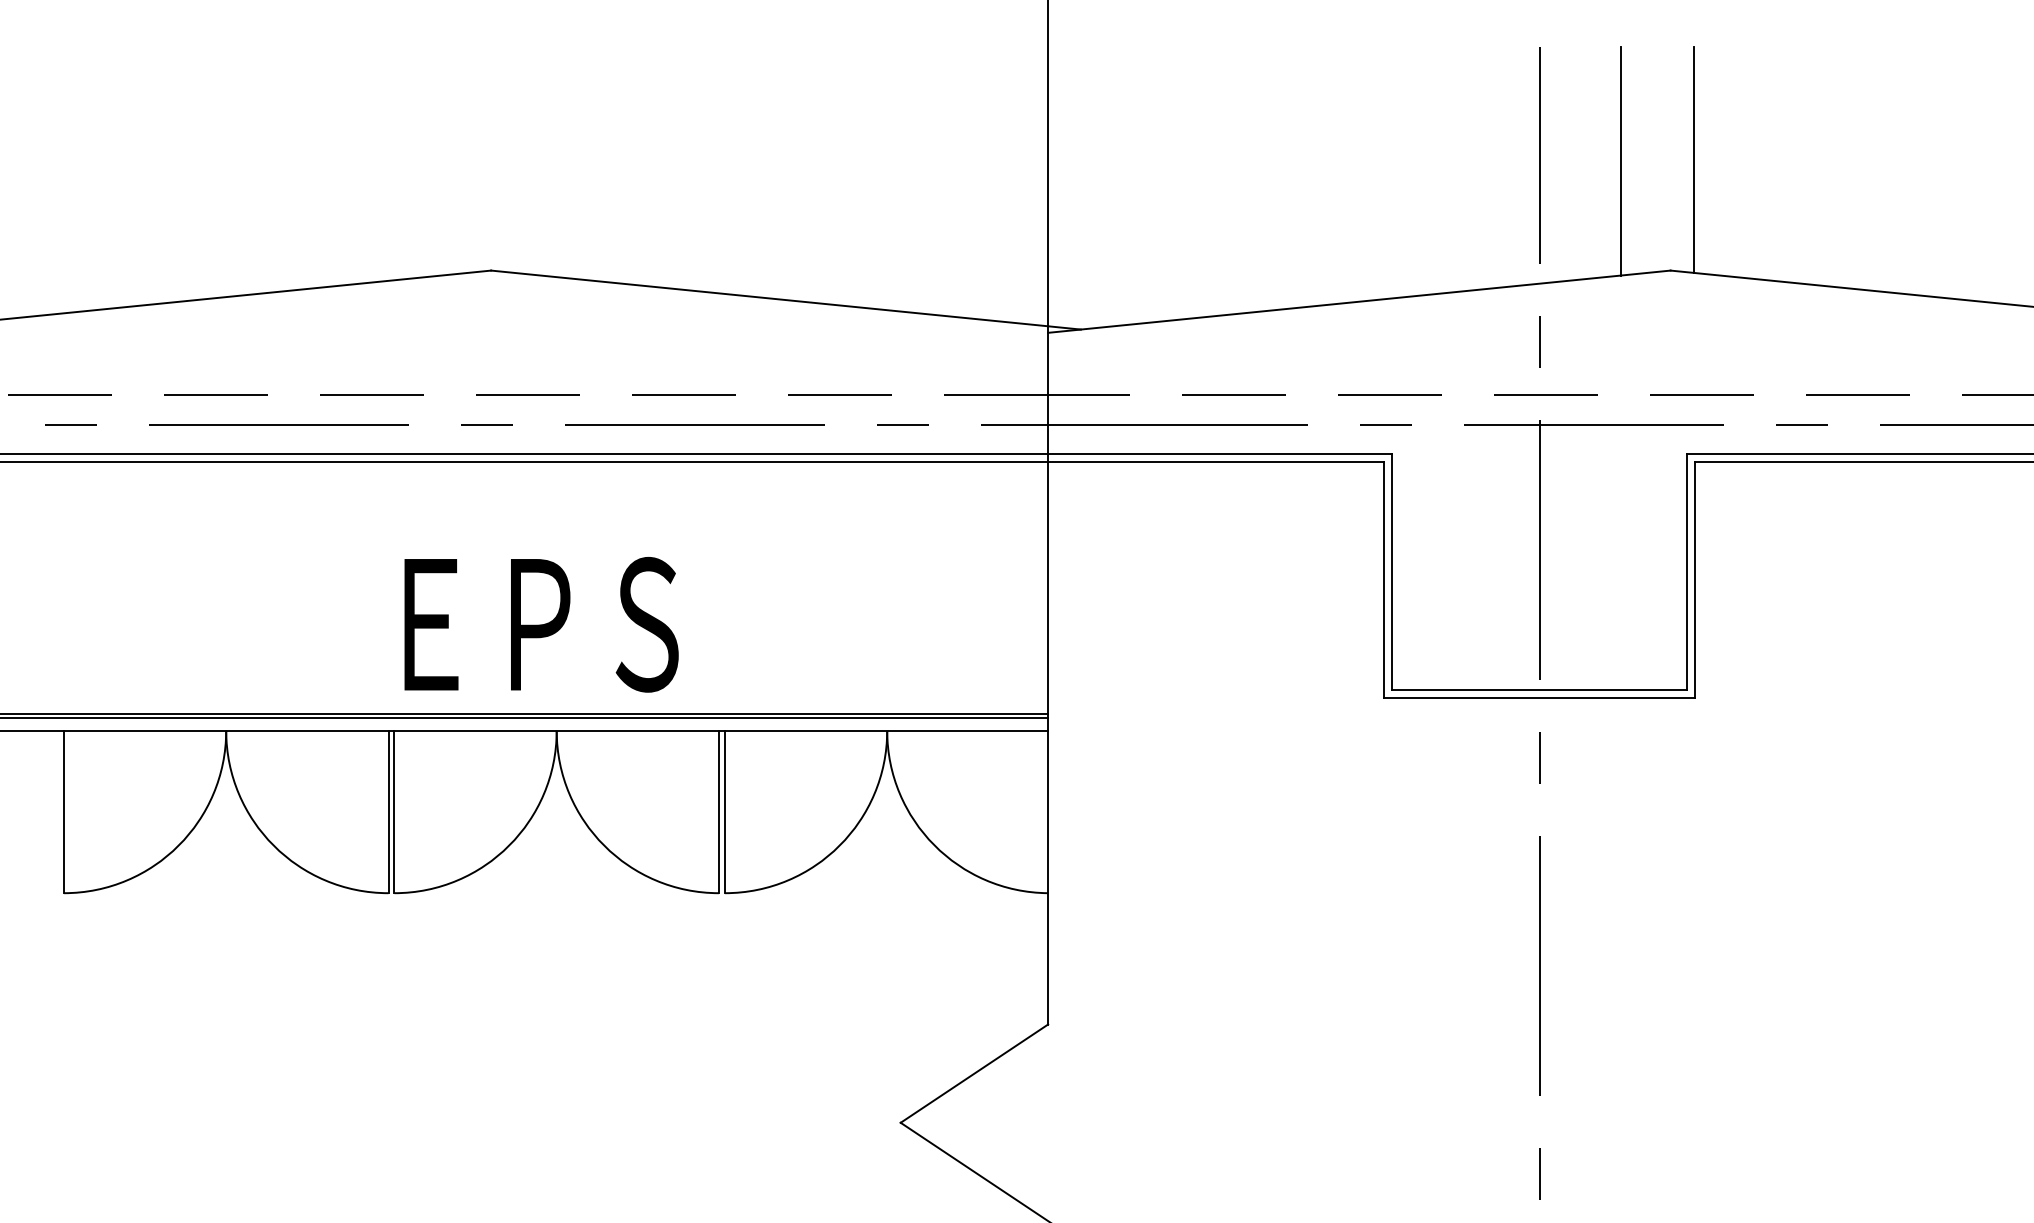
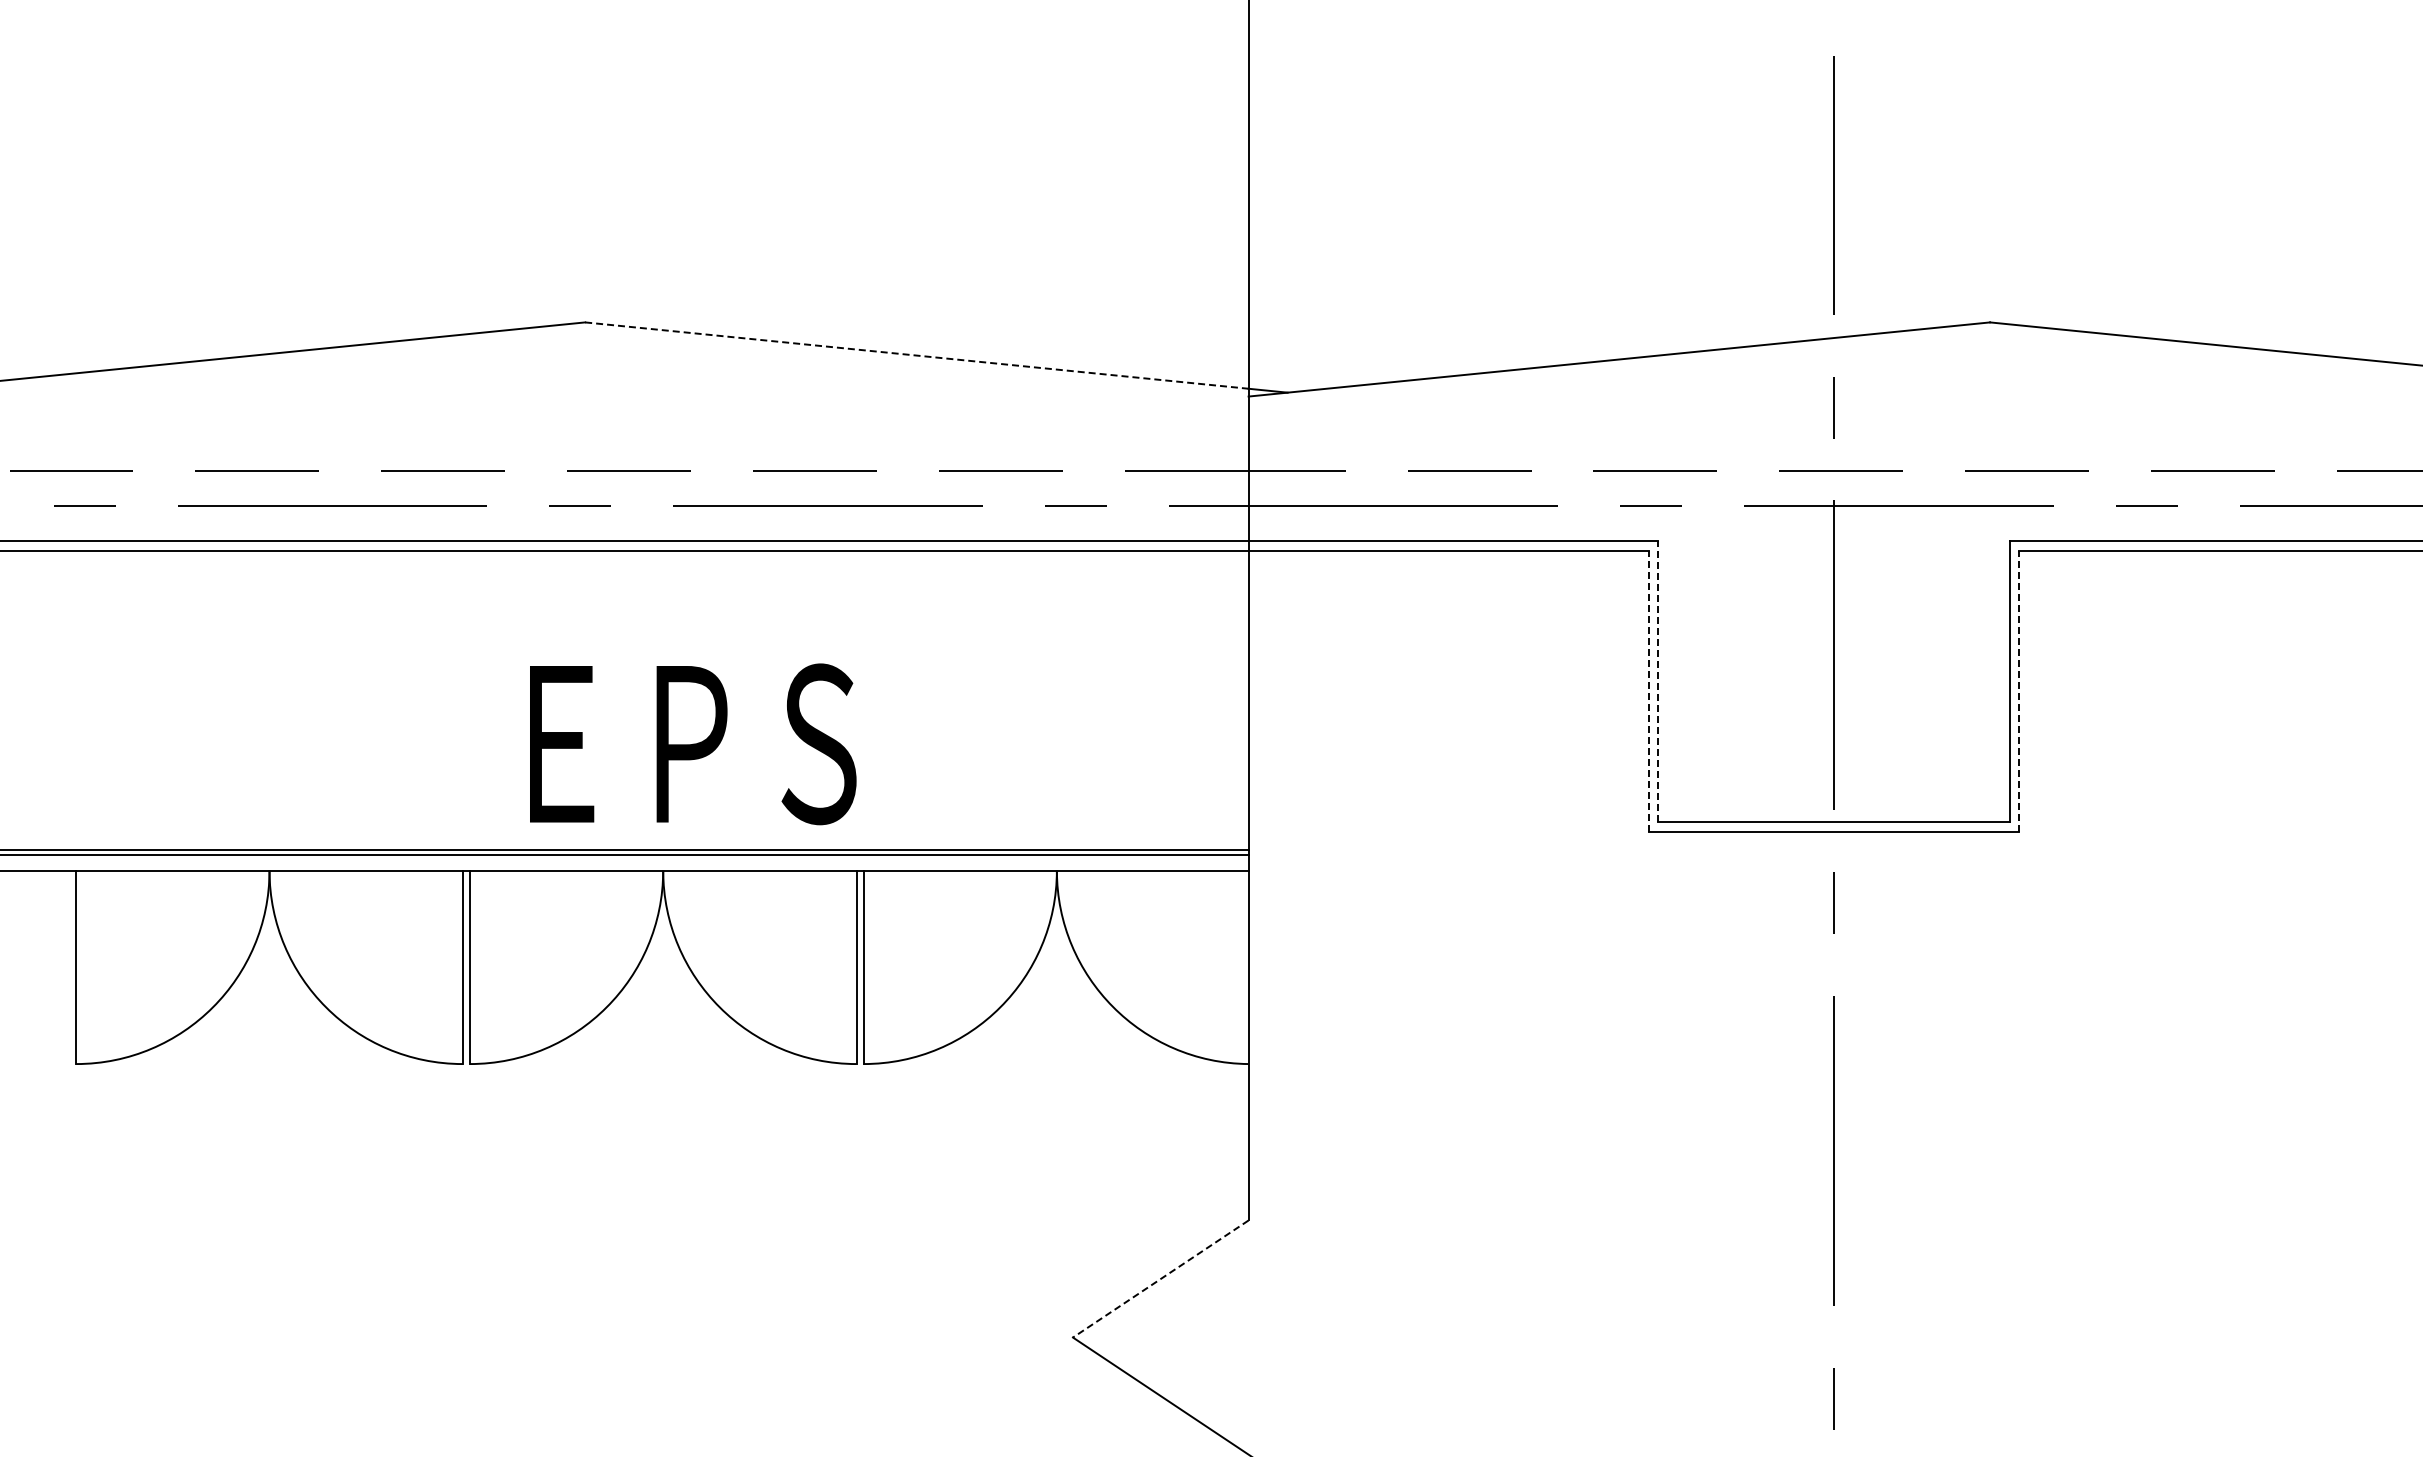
line: (1693, 159) -> (2017, 190), removed
line: (1621, 161) -> (1931, 192), removed
line: (770, 298) -> (917, 355), solid -> dashed
line: (1392, 571) -> (1658, 680), solid -> dashed
line: (1383, 579) -> (1648, 690), solid -> dashed
line: (1695, 579) -> (2019, 690), solid -> dashed
text: (541, 624) -> (693, 744), moved
line: (974, 1074) -> (1160, 1279), solid -> dashed

